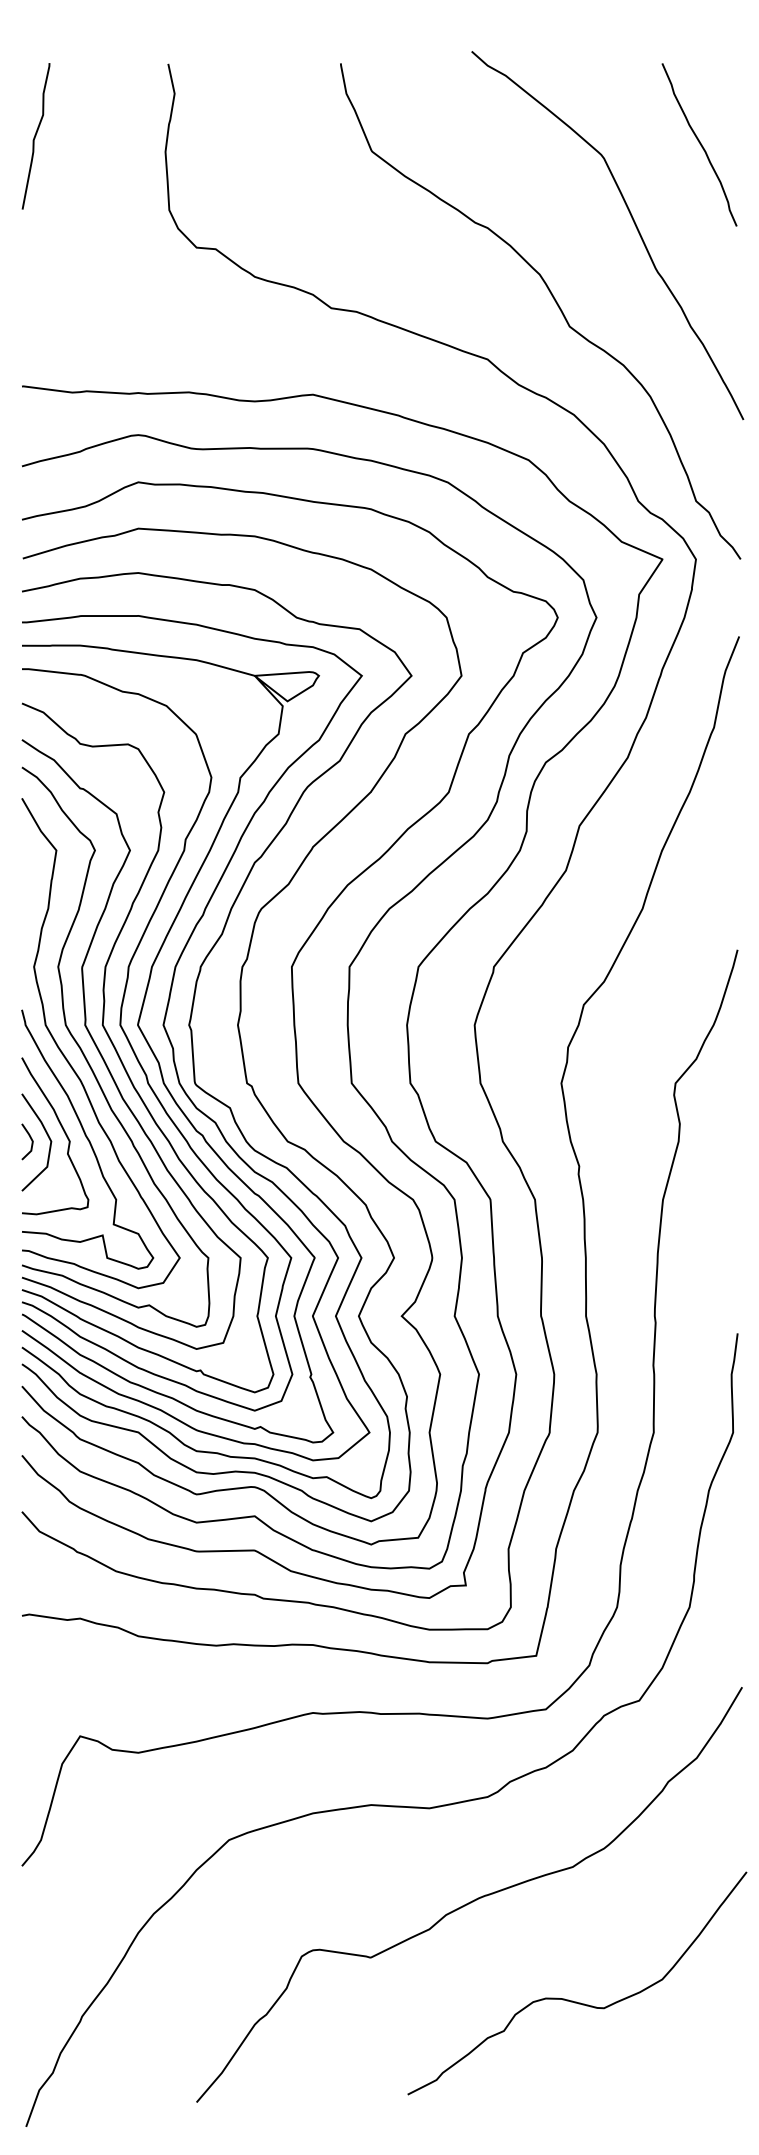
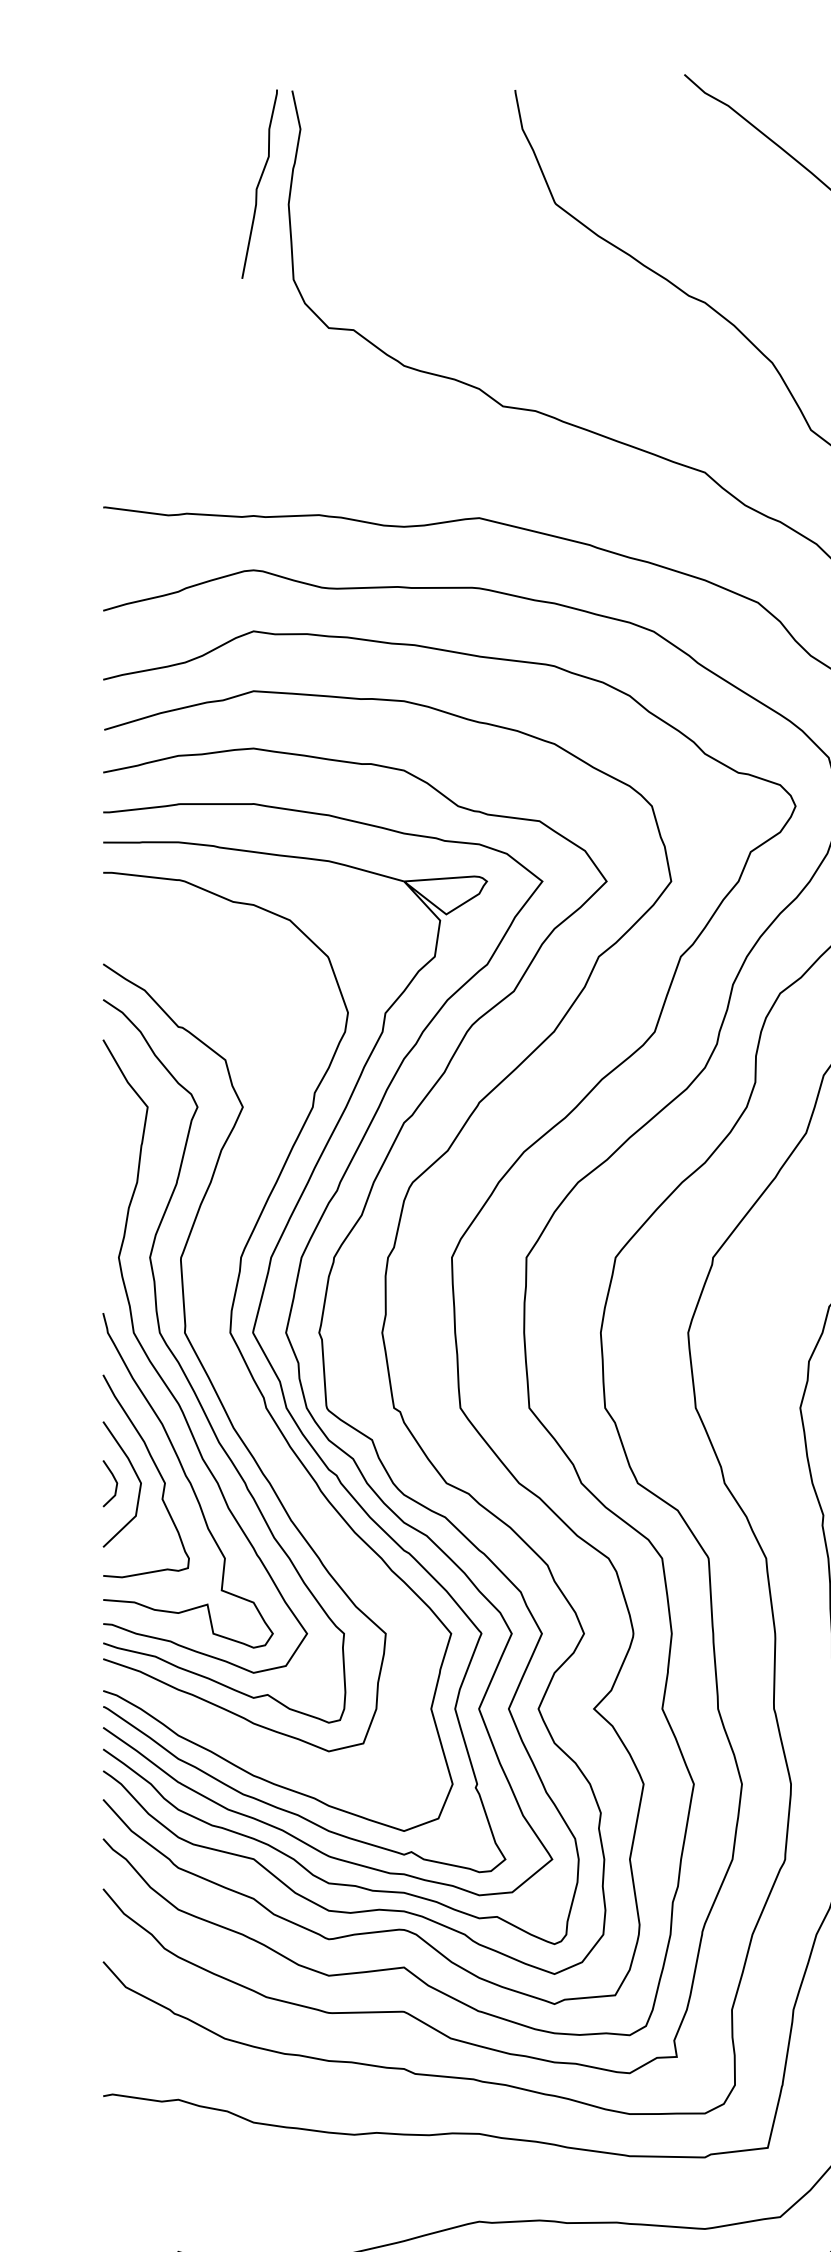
curve: (35, 136) -> (258, 184), moved
curve: (121, 1059) -> (231, 1377), removed

